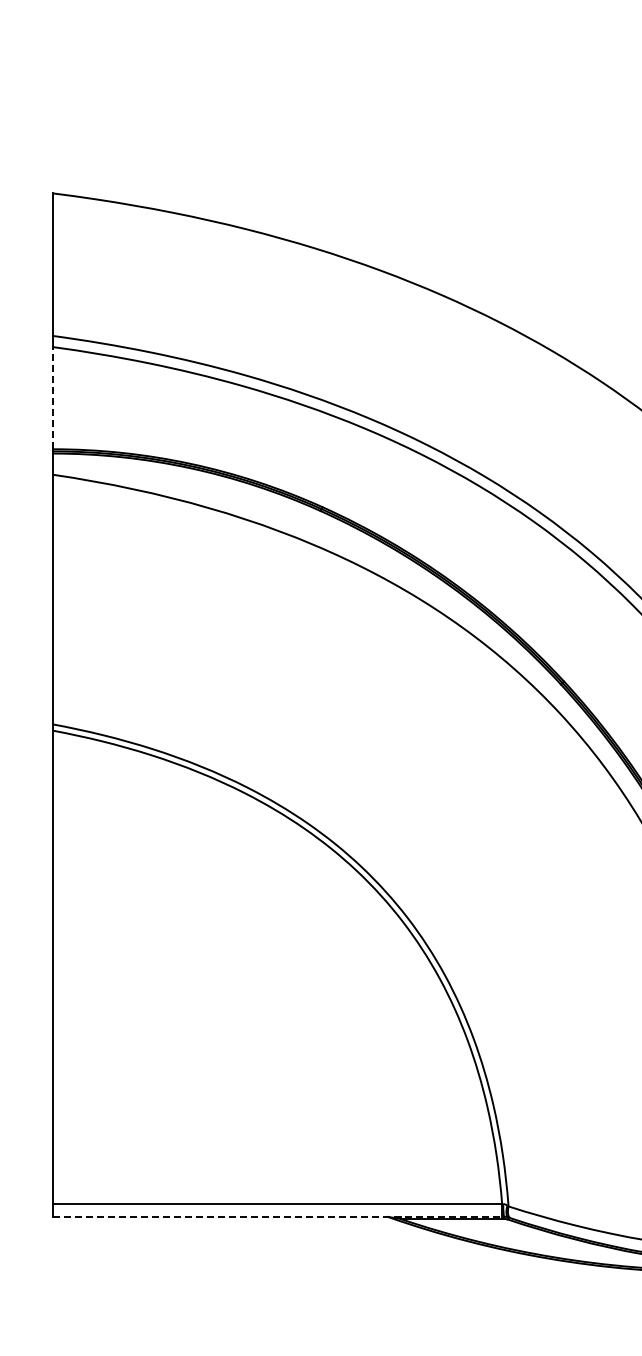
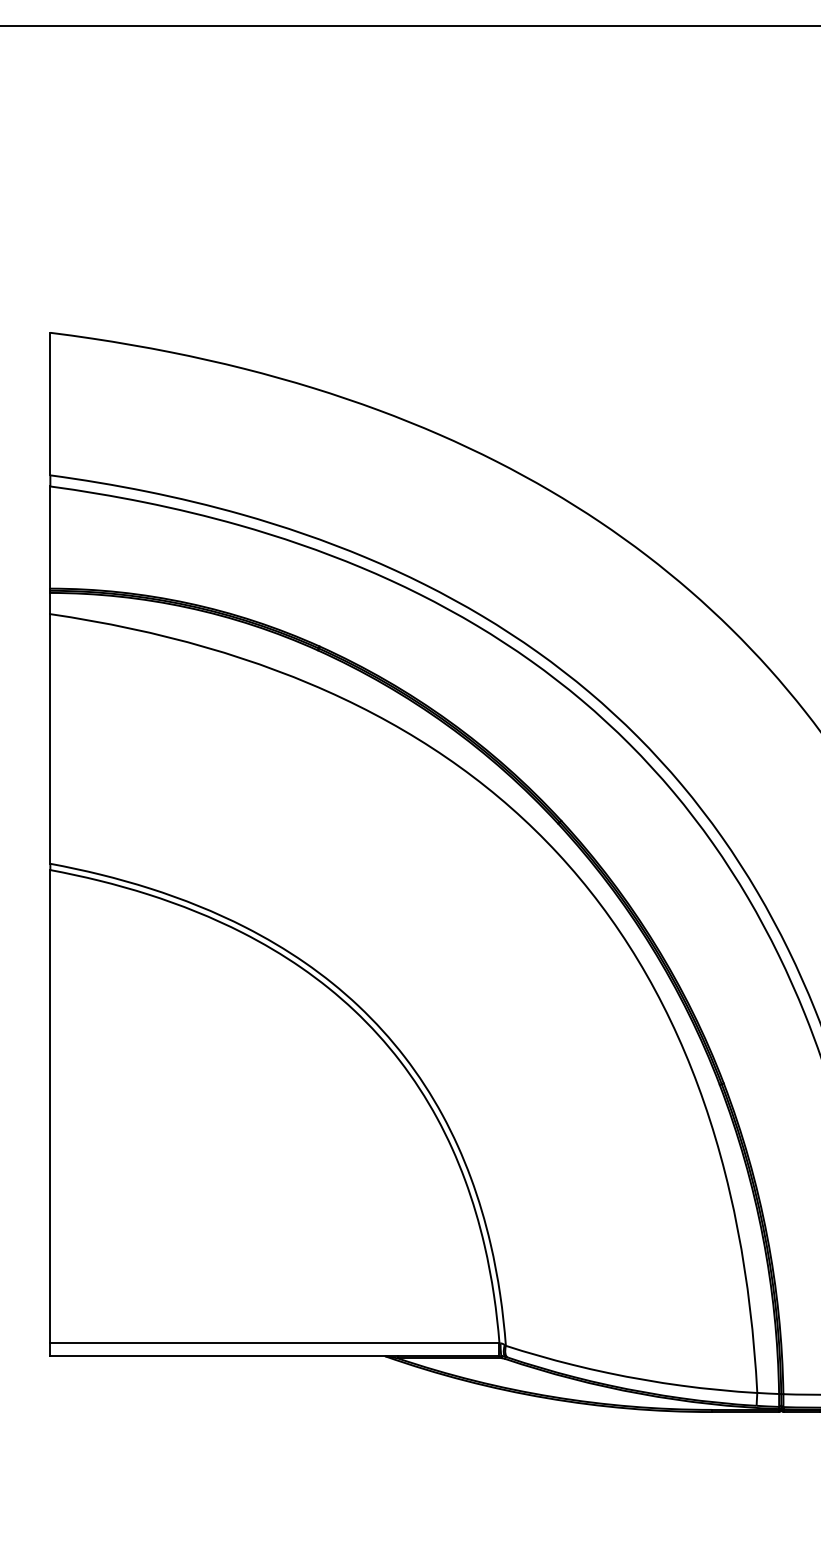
line: (53, 398) -> (50, 537), dashed -> solid
line: (277, 1217) -> (274, 1356), dashed -> solid

